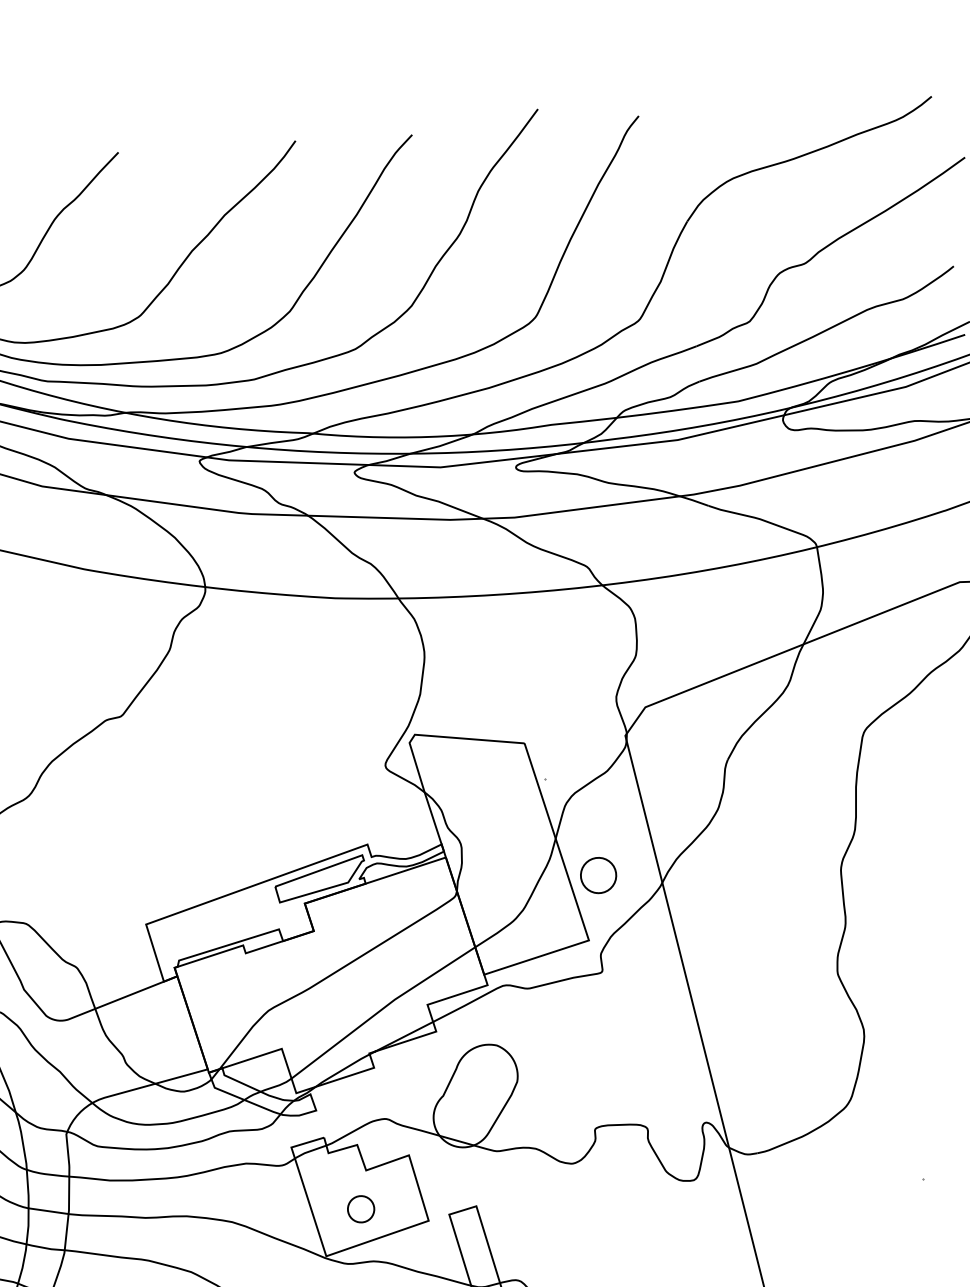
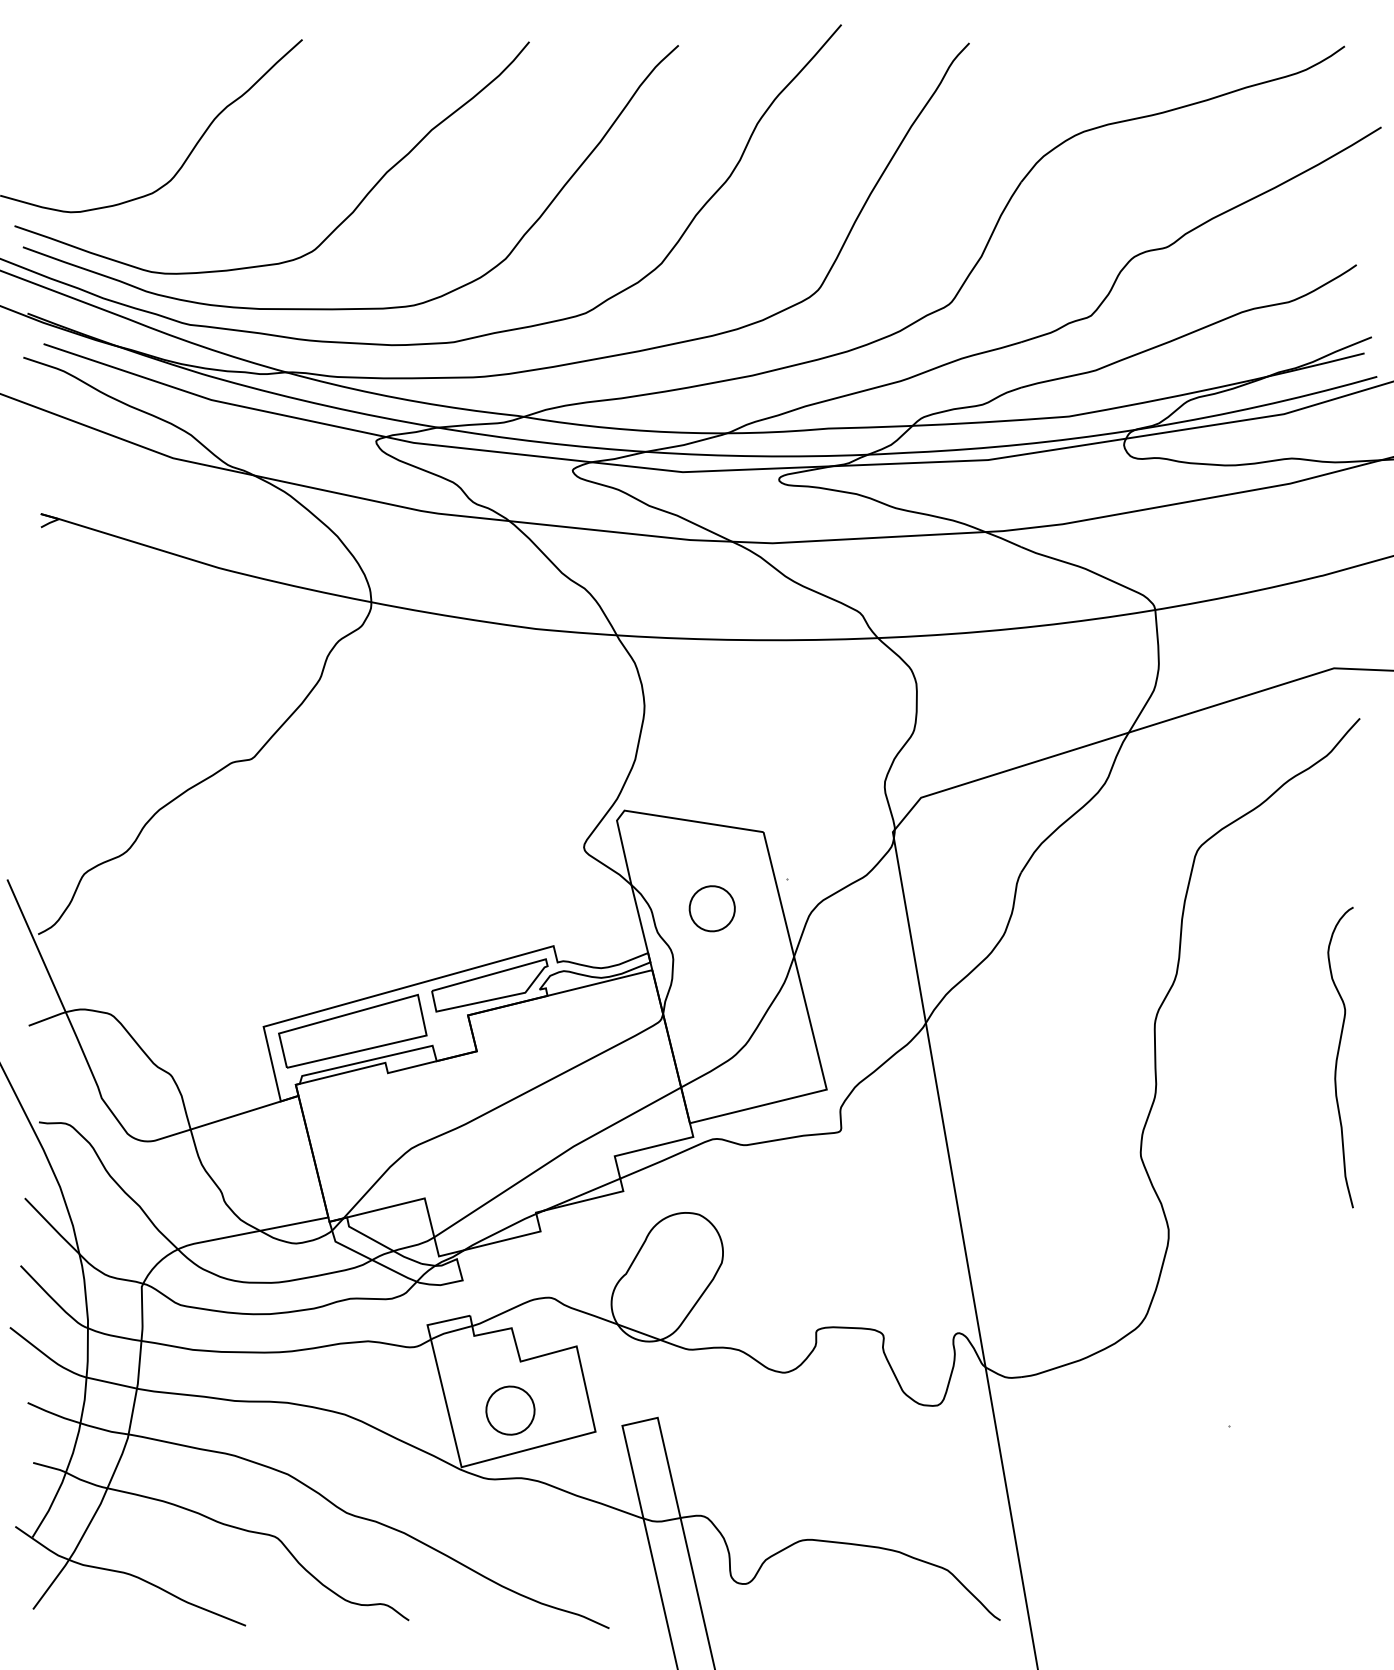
part: (597, 875) -> (711, 908), moved
part: (215, 922) -> (352, 1030), added
part: (361, 1209) -> (510, 1410), size x1.43

